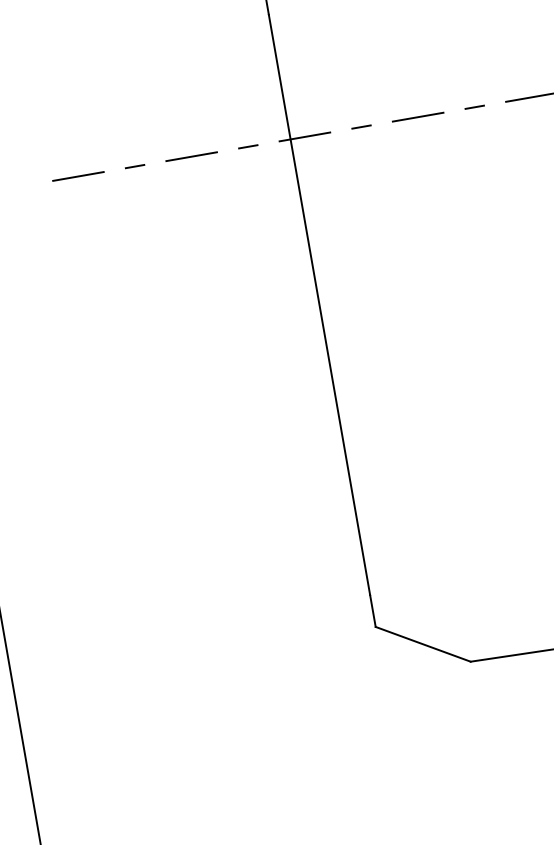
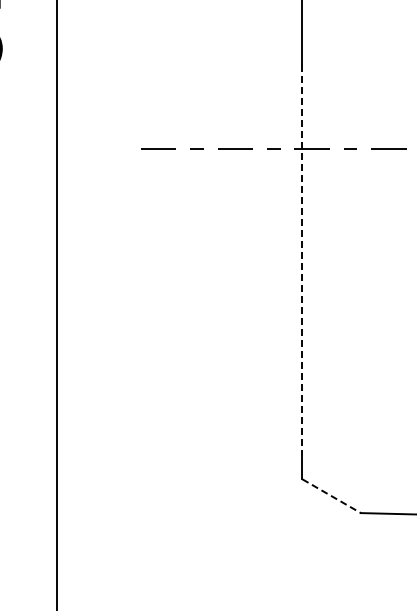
line: (319, 305) -> (302, 261), solid -> dashed
line: (423, 644) -> (331, 496), solid -> dashed

